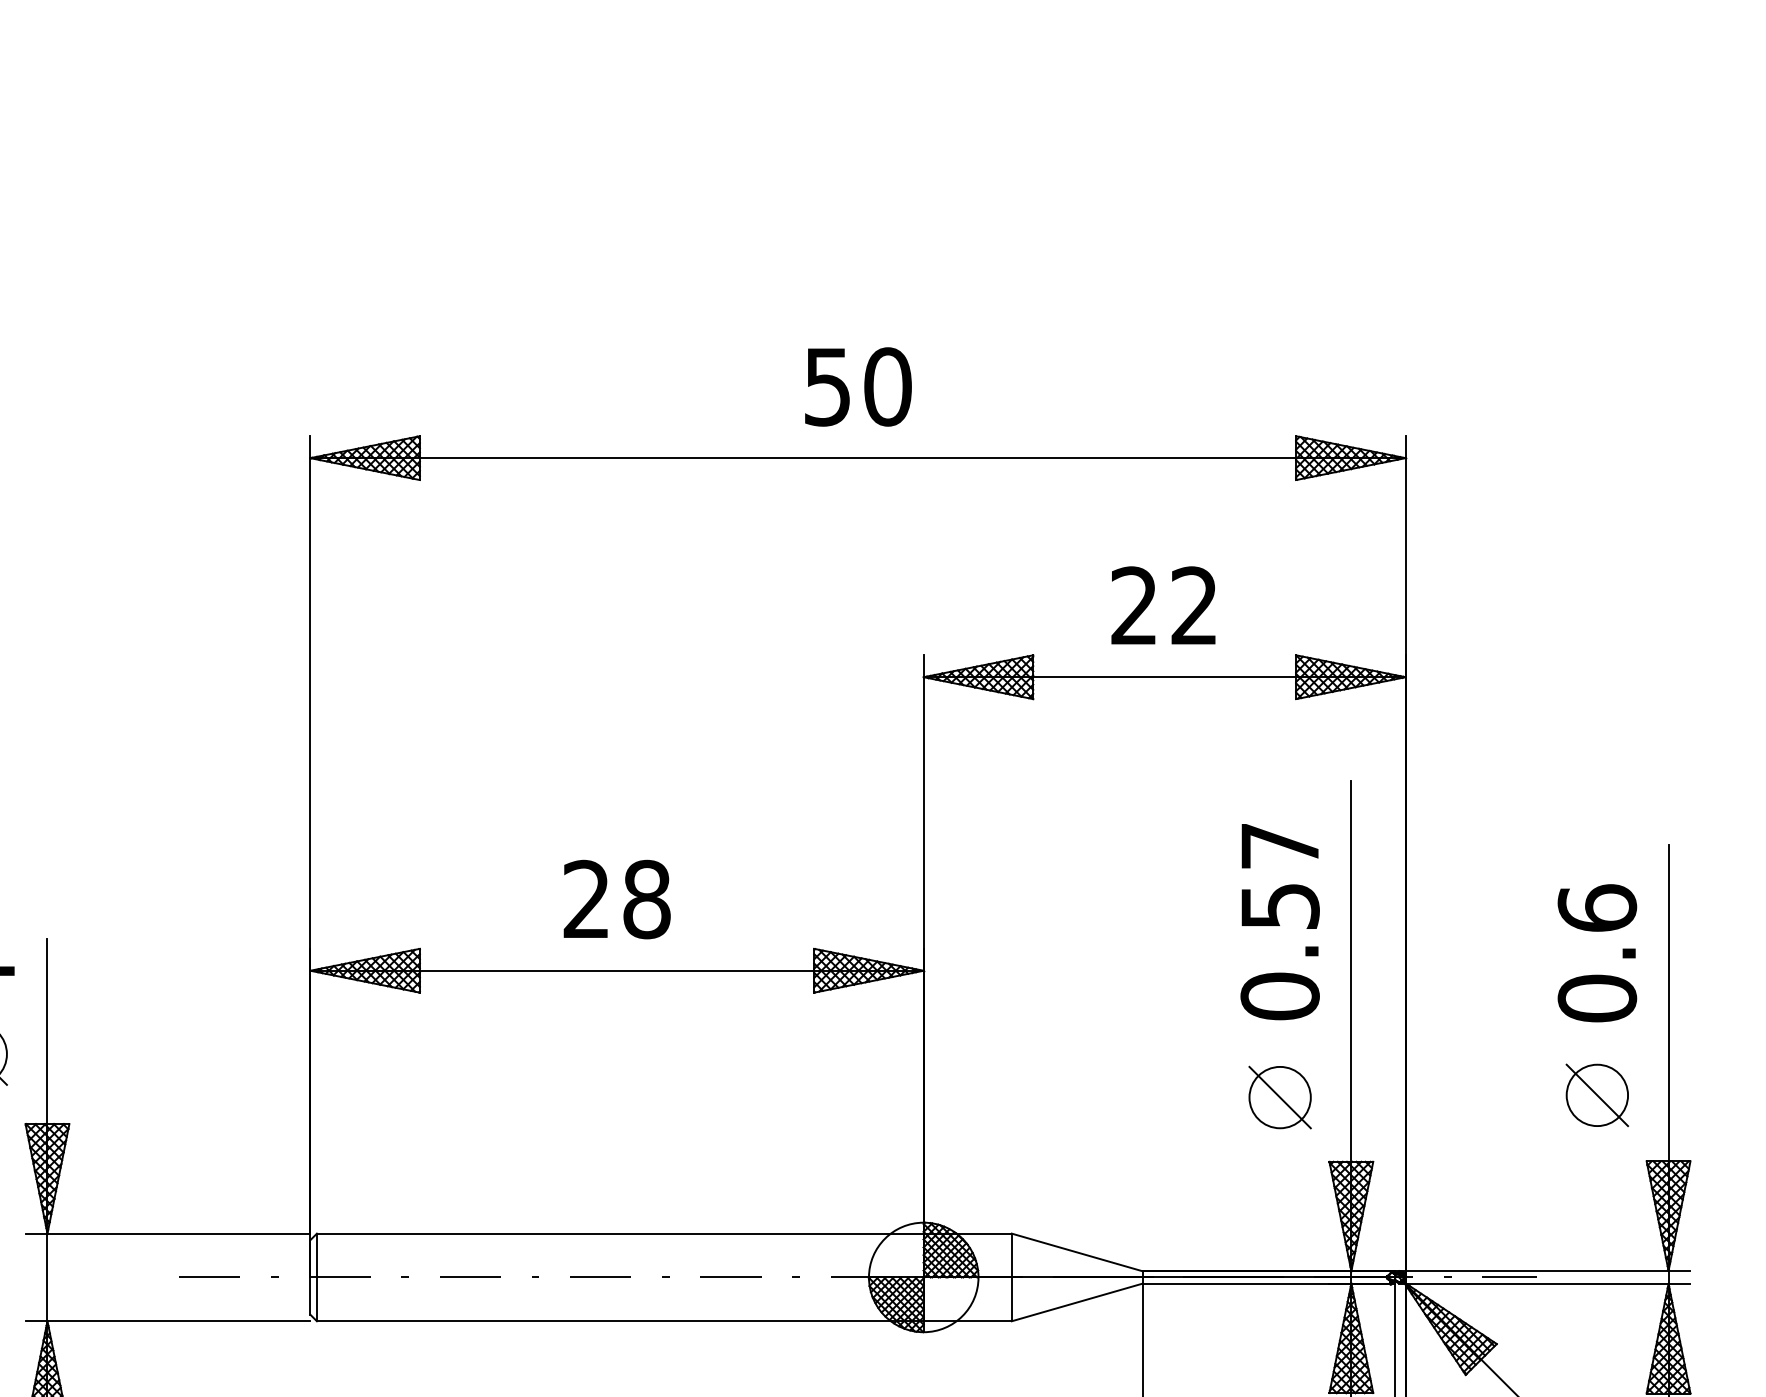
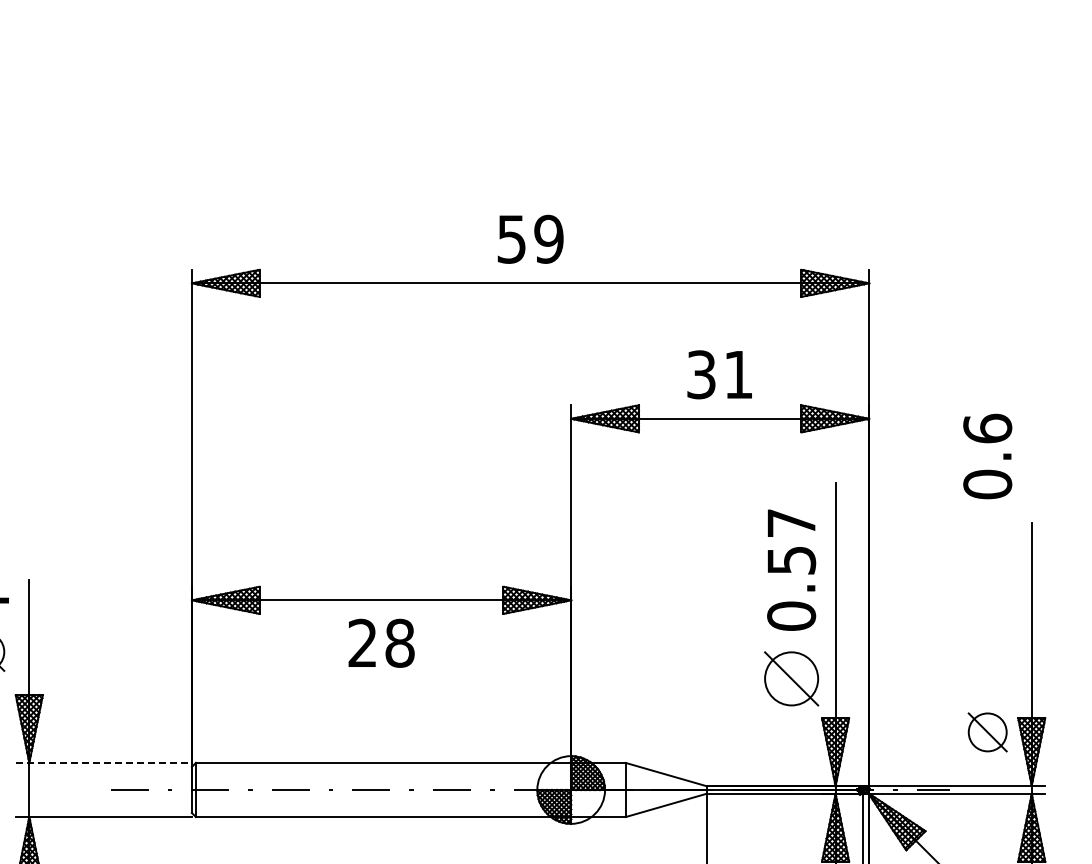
text: (887, 387) -> (548, 239), 50 -> 59
text: (1163, 605) -> (719, 374), 22 -> 31
text: (616, 898) -> (381, 642), moved
text: (1596, 953) -> (987, 456), moved
part: (1596, 1095) -> (987, 732), moved
part: (1280, 1097) -> (791, 678), size x1.4
line: (169, 1232) -> (104, 762), solid -> dashed

